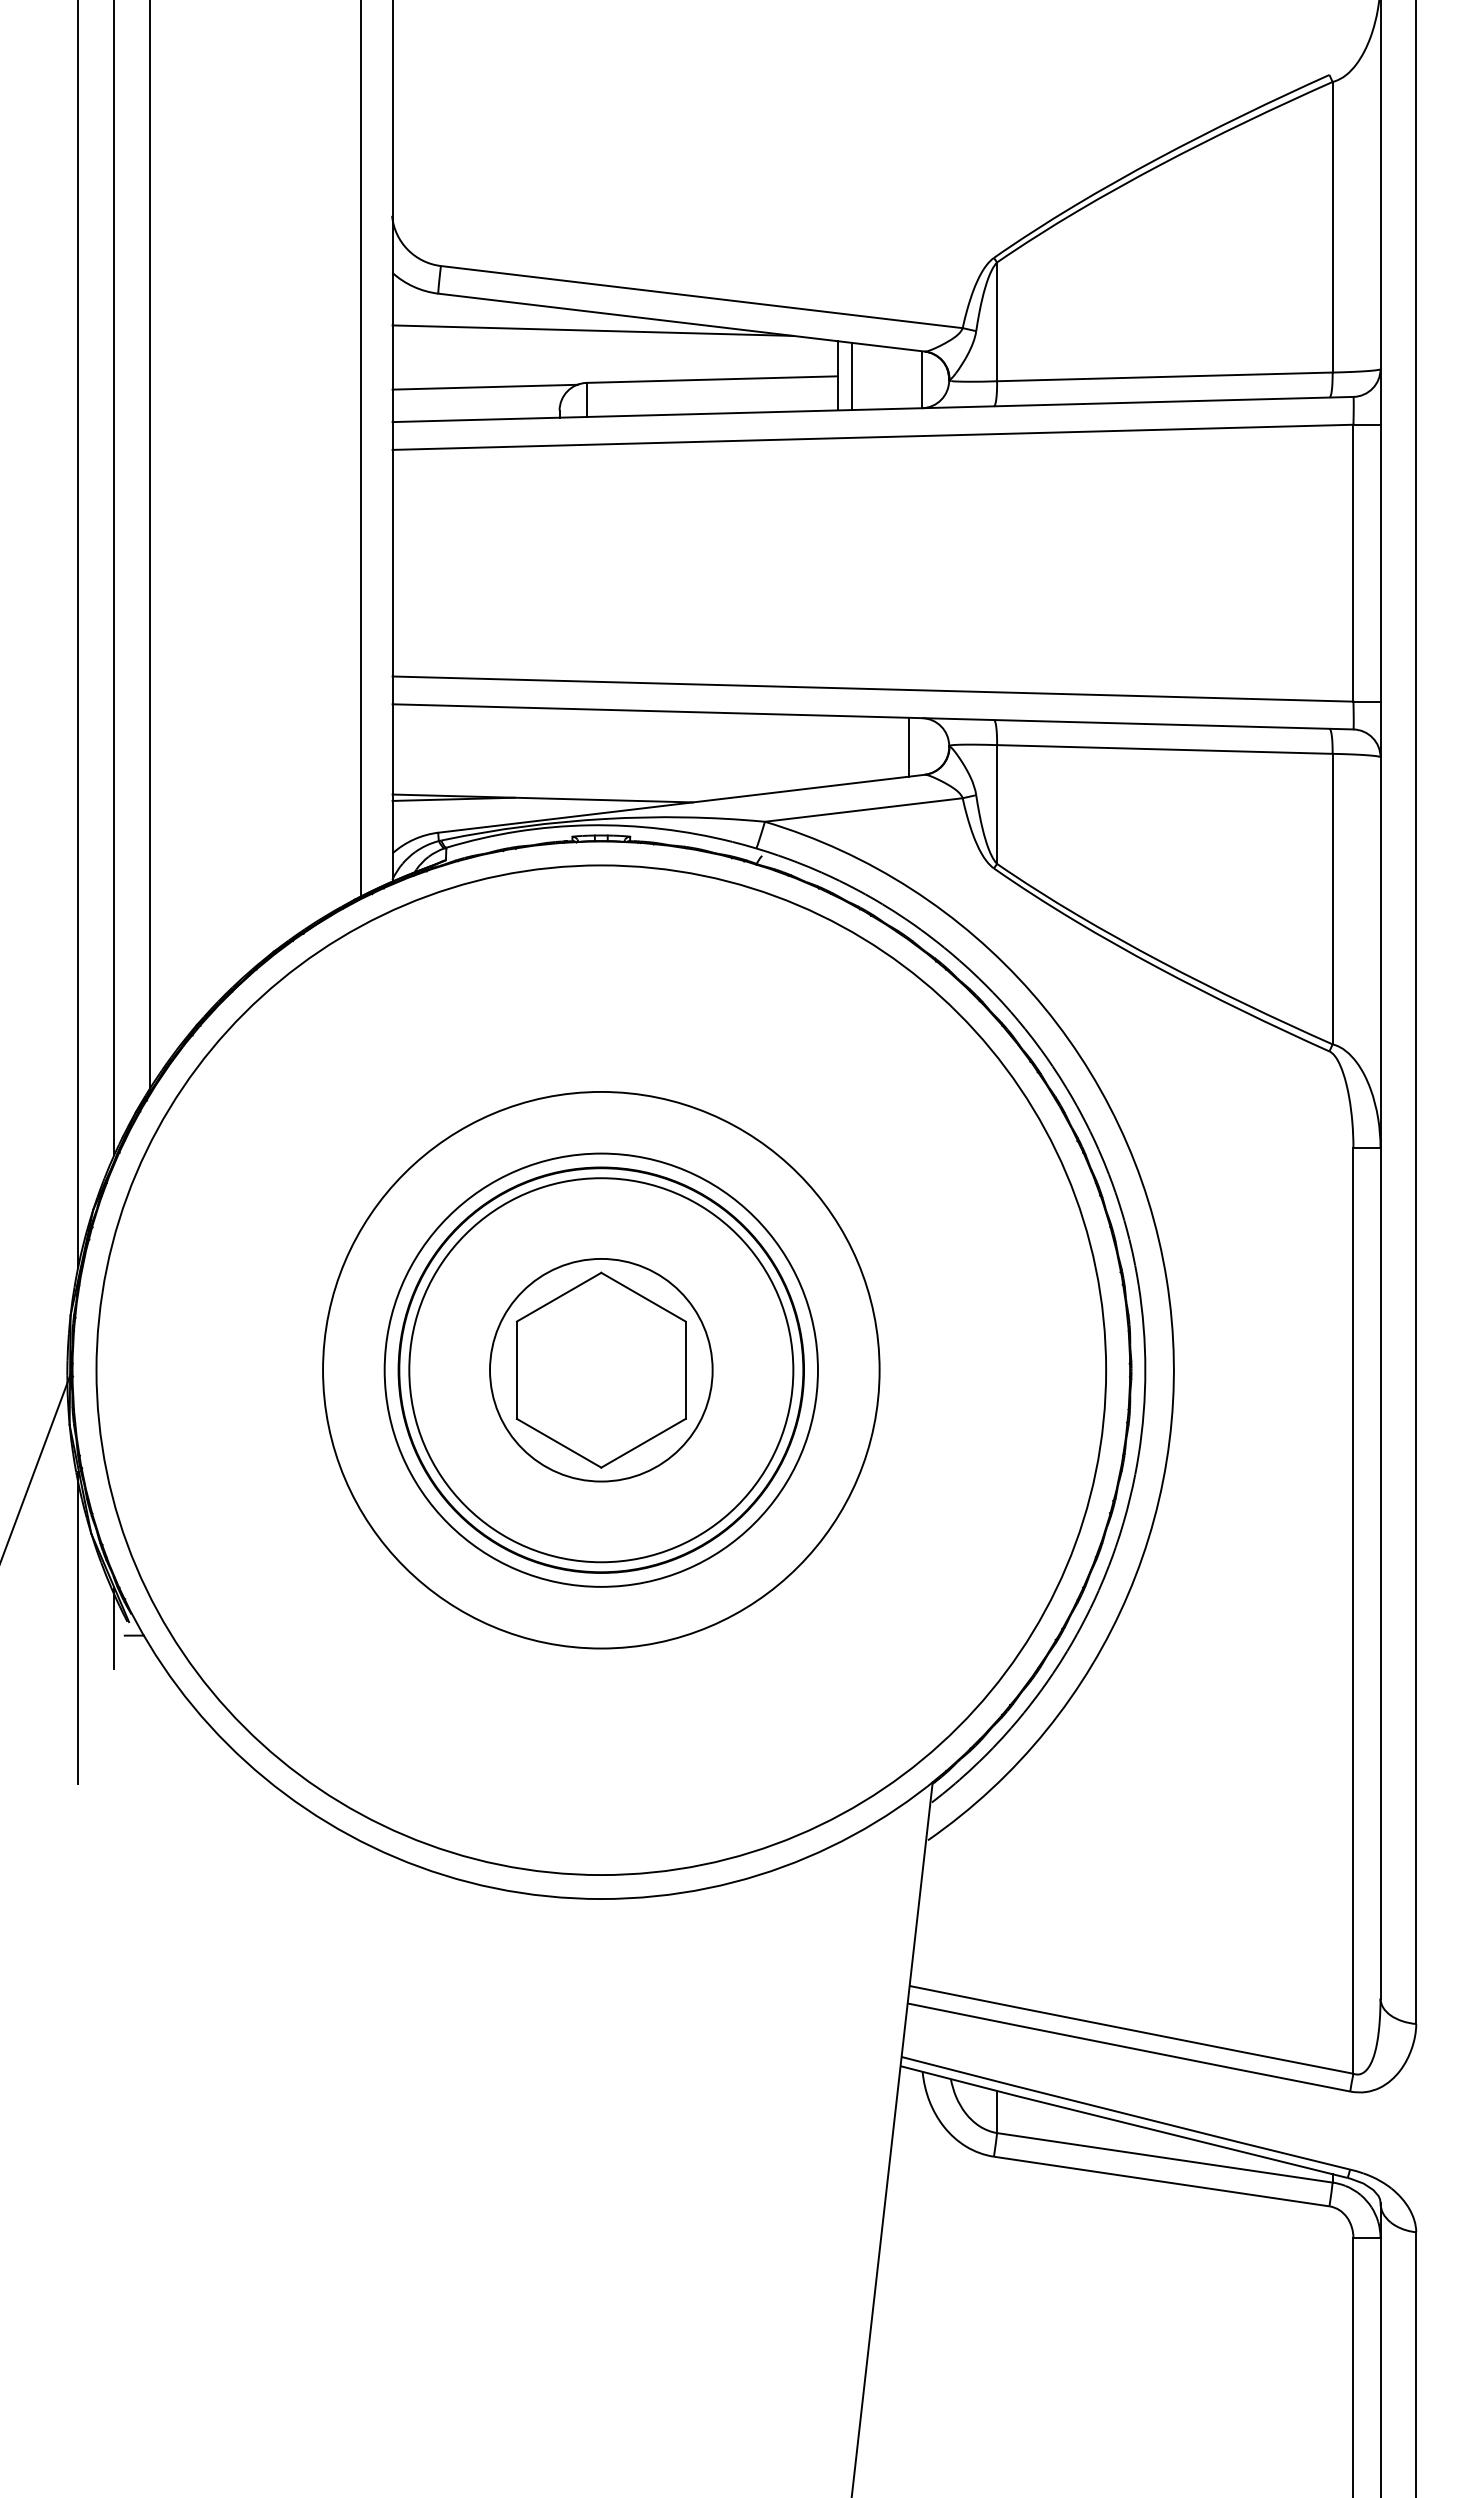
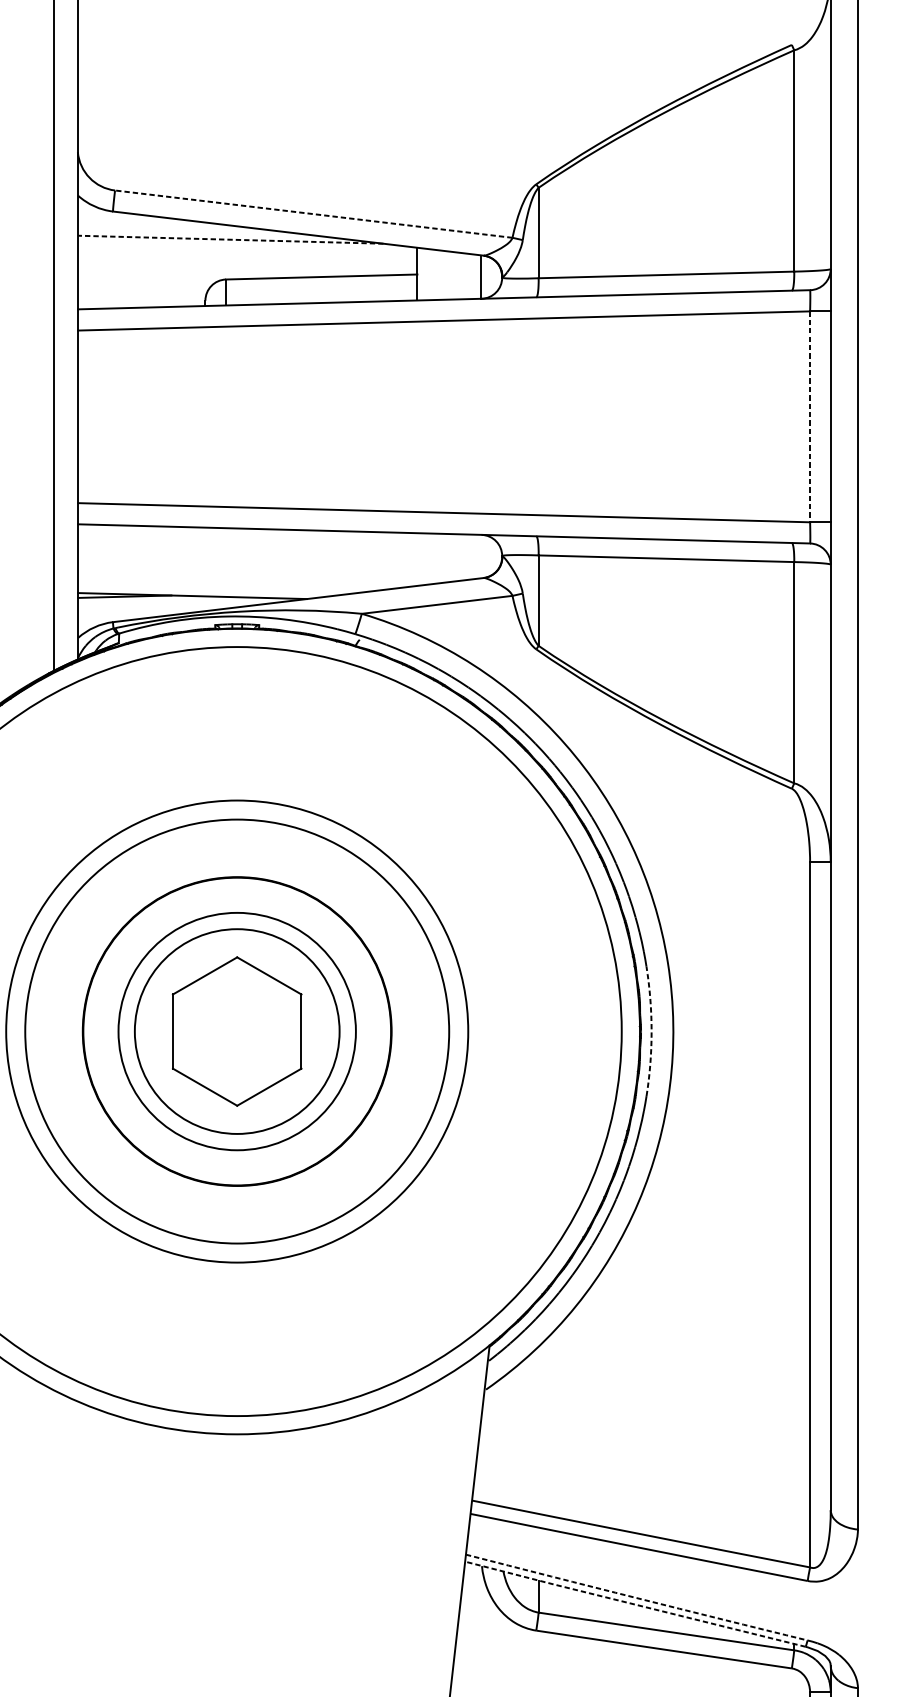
line: (701, 297) -> (313, 214), solid -> dashed
line: (592, 330) -> (230, 239), solid -> dashed
line: (851, 376) -> (427, 274), removed
line: (485, 386) -> (149, 282), removed
line: (1353, 563) -> (810, 417), solid -> dashed
line: (908, 746) -> (471, 556), removed
circle: (600, 1369) -> (236, 1031), size x1.4
circle: (601, 1369) -> (237, 1031), size x1.4
circle: (601, 1370) -> (237, 1031), size x0.7
arc: (1145, 1370) -> (651, 1031), solid -> dashed
arc: (1125, 2113) -> (636, 1597), solid -> dashed
line: (1122, 2122) -> (634, 1604), solid -> dashed

